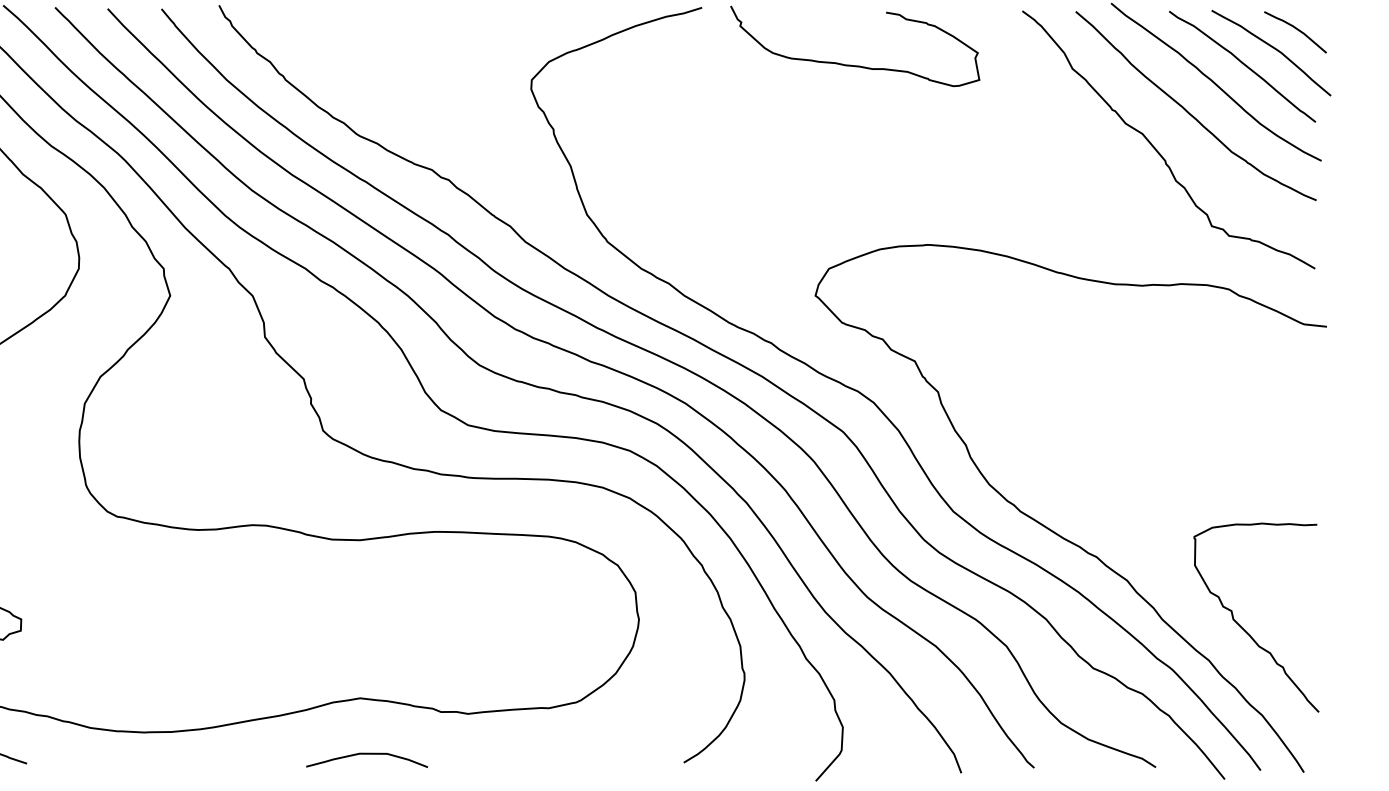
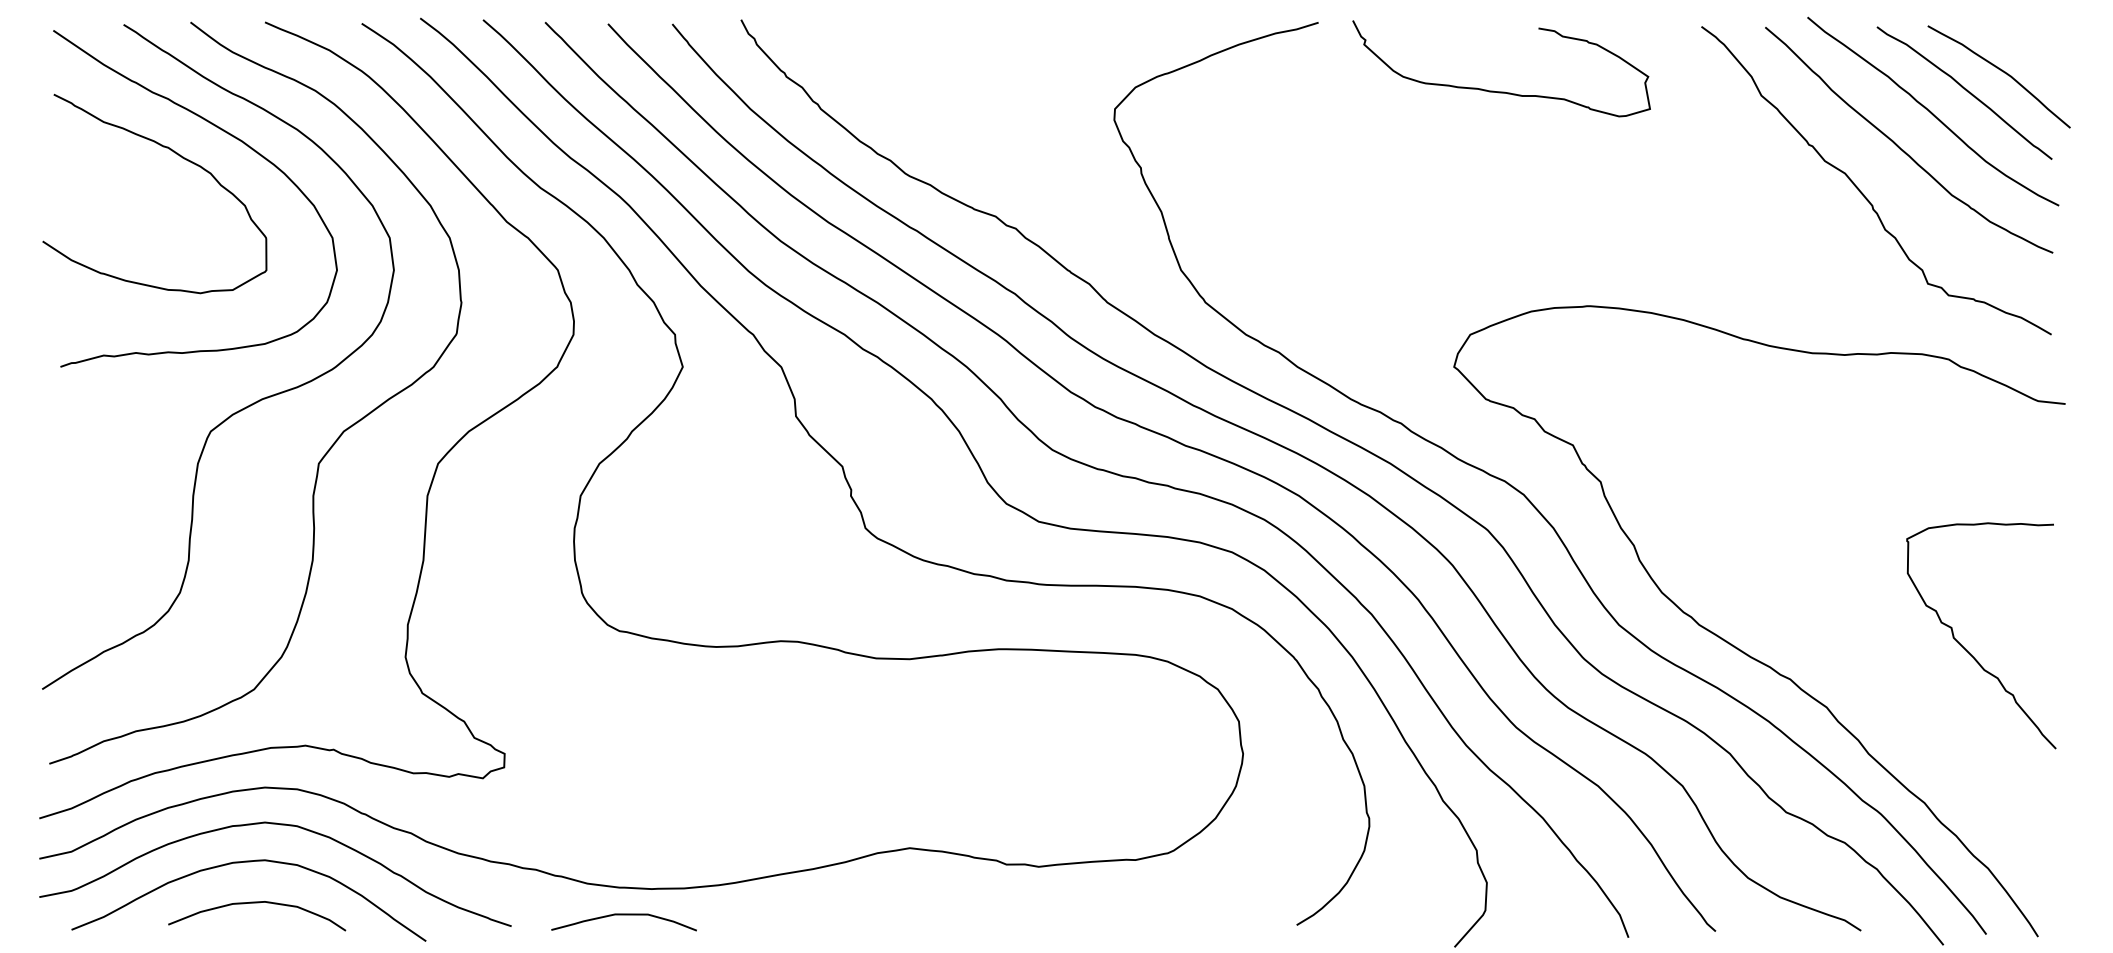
curve: (1295, 29) -> (2028, 48), removed
curve: (1244, 629) -> (1966, 649), moved
curve: (366, 754) -> (623, 915), moved

